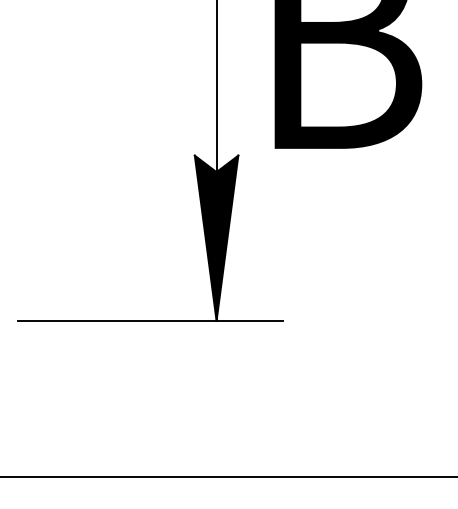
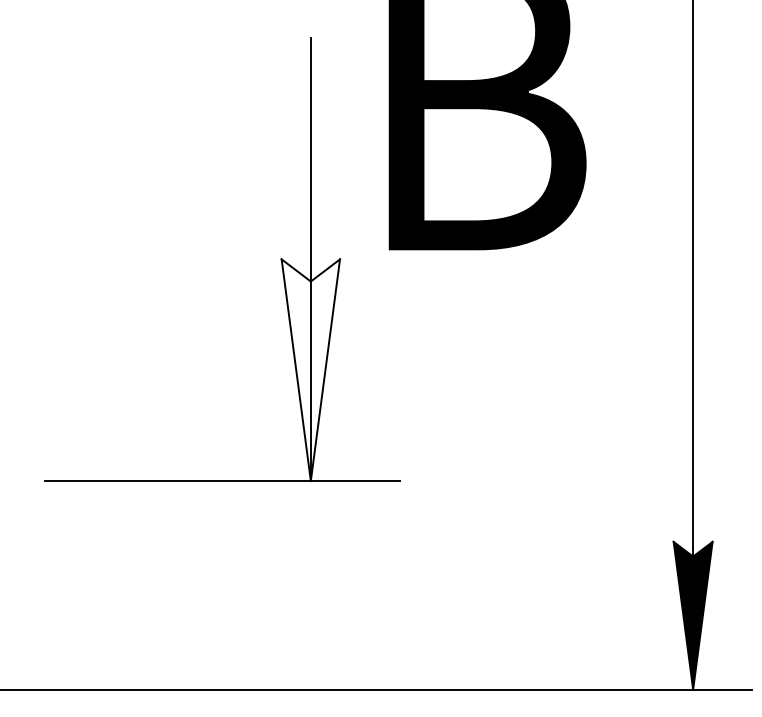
fill: (216, 238) -> (310, 370), removed

